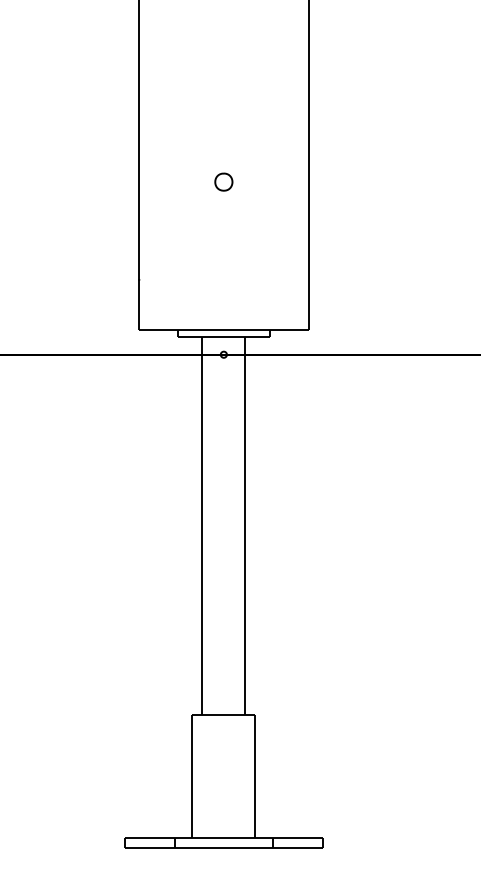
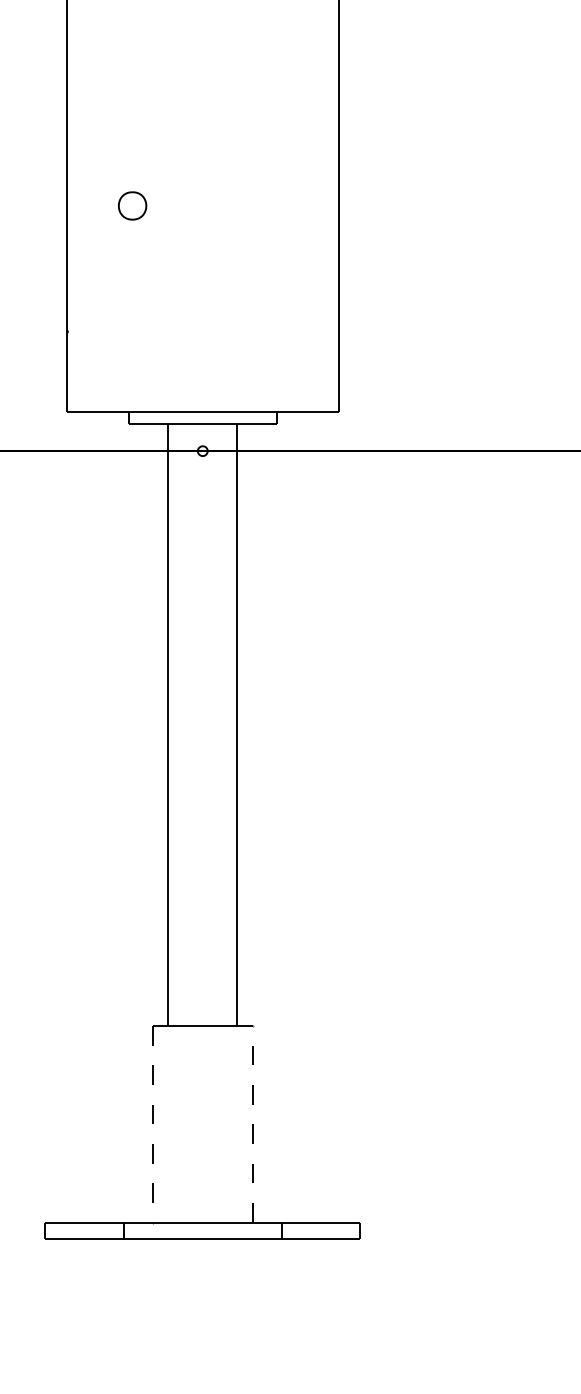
part: (223, 181) -> (131, 204), moved
line: (192, 776) -> (152, 1124), solid -> dashed
line: (255, 776) -> (253, 1124), solid -> dashed

